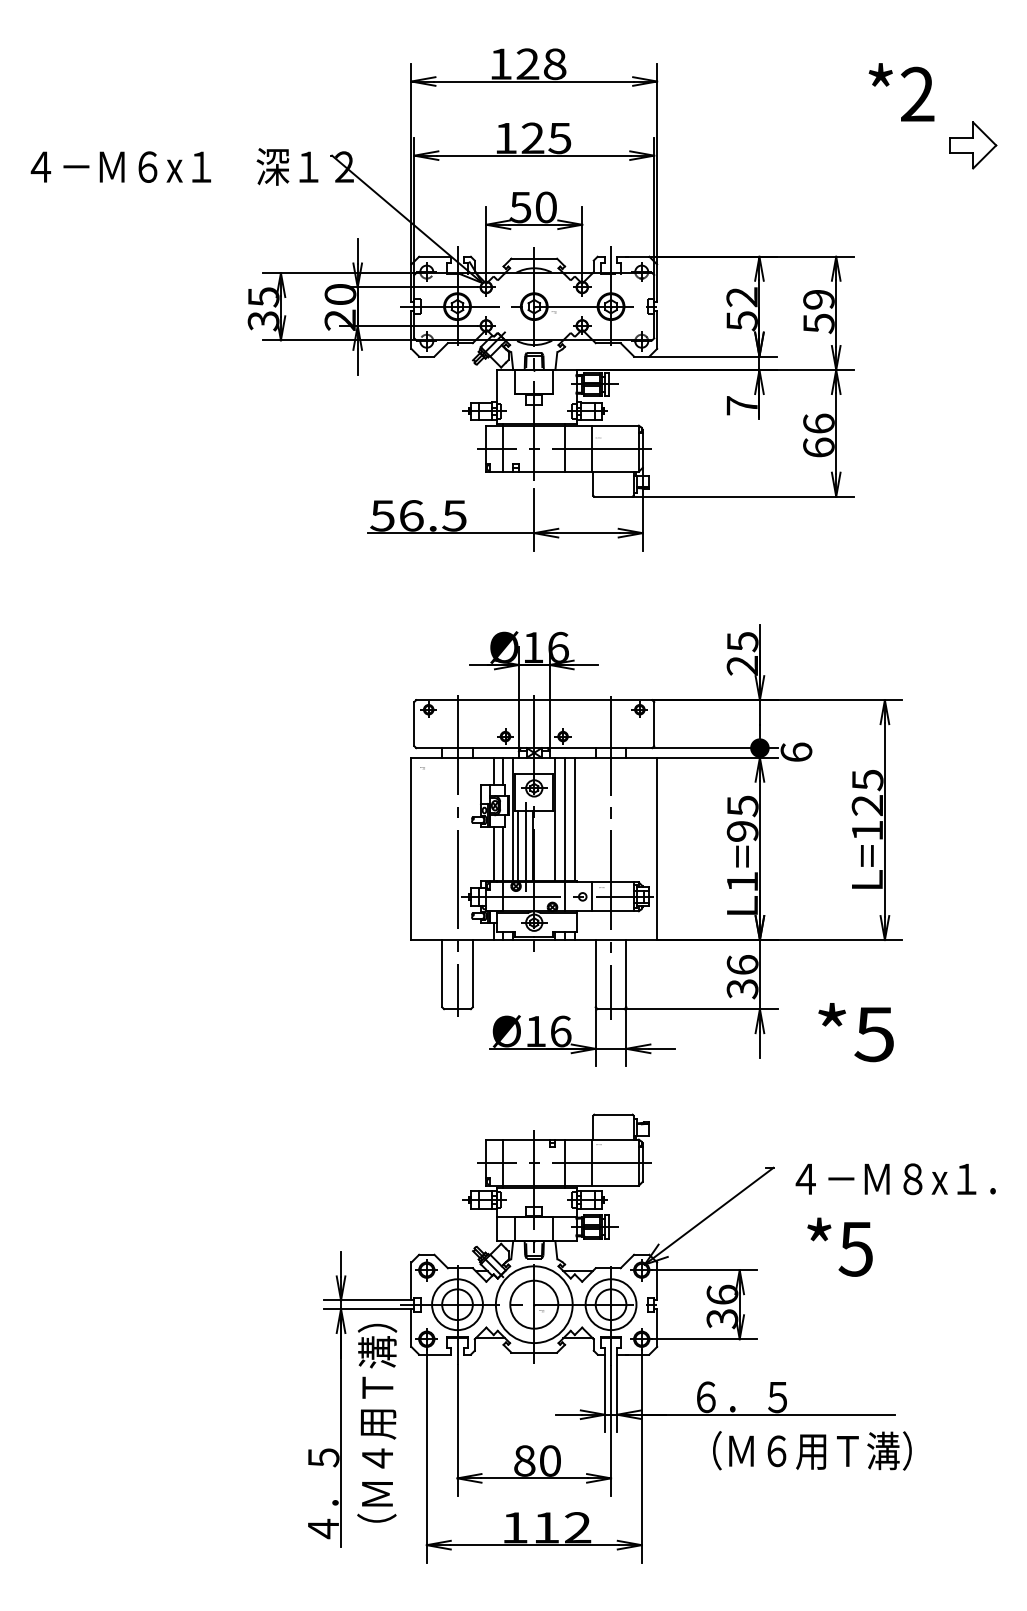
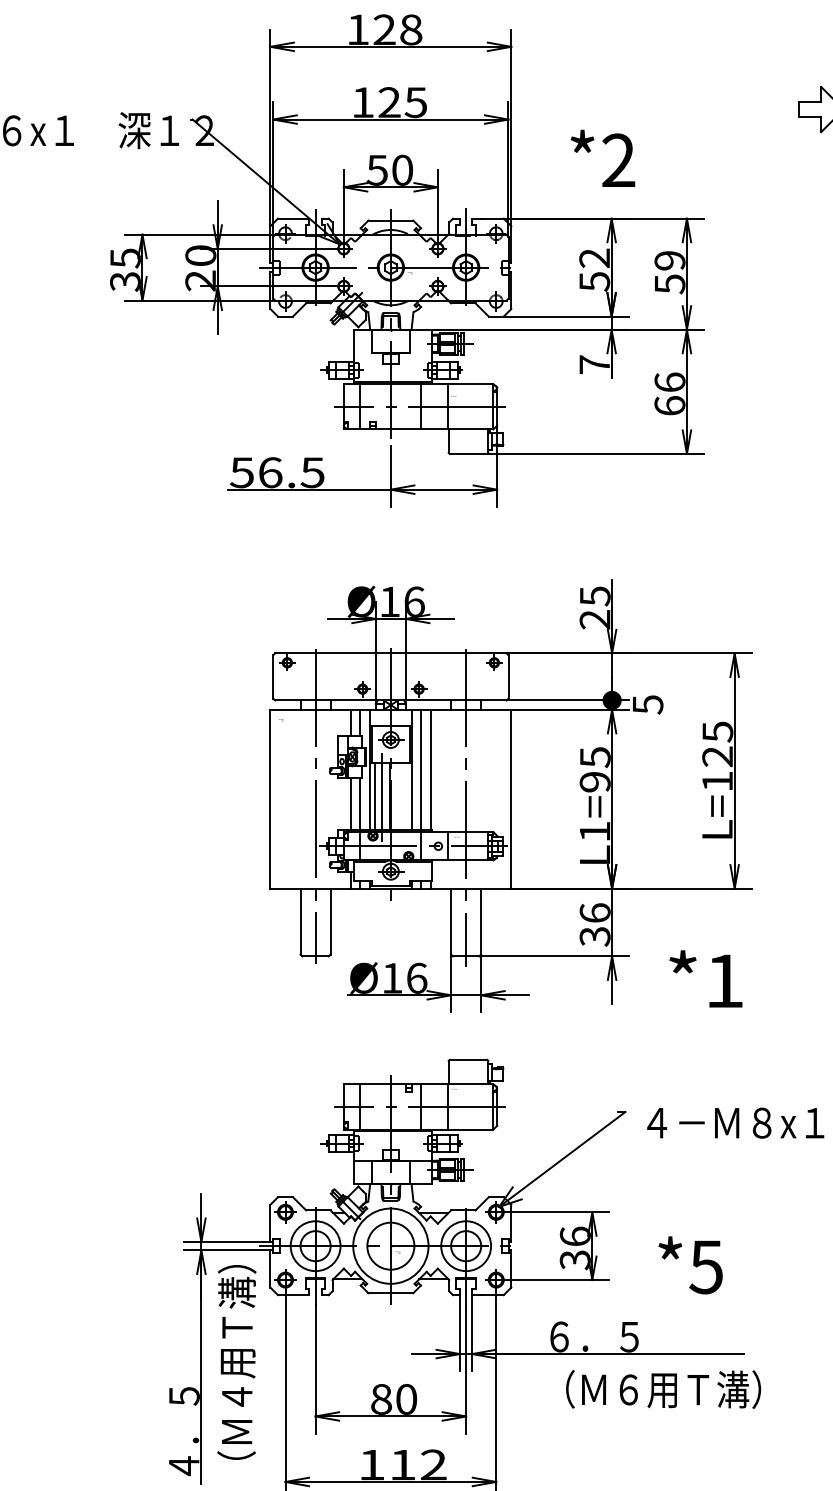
text: (901, 92) -> (602, 158), moved
text: (796, 752) -> (647, 704), 6 -> 5
text: (873, 1034) -> (723, 981), *5 -> *1
text: (839, 1246) -> (690, 1264), moved

